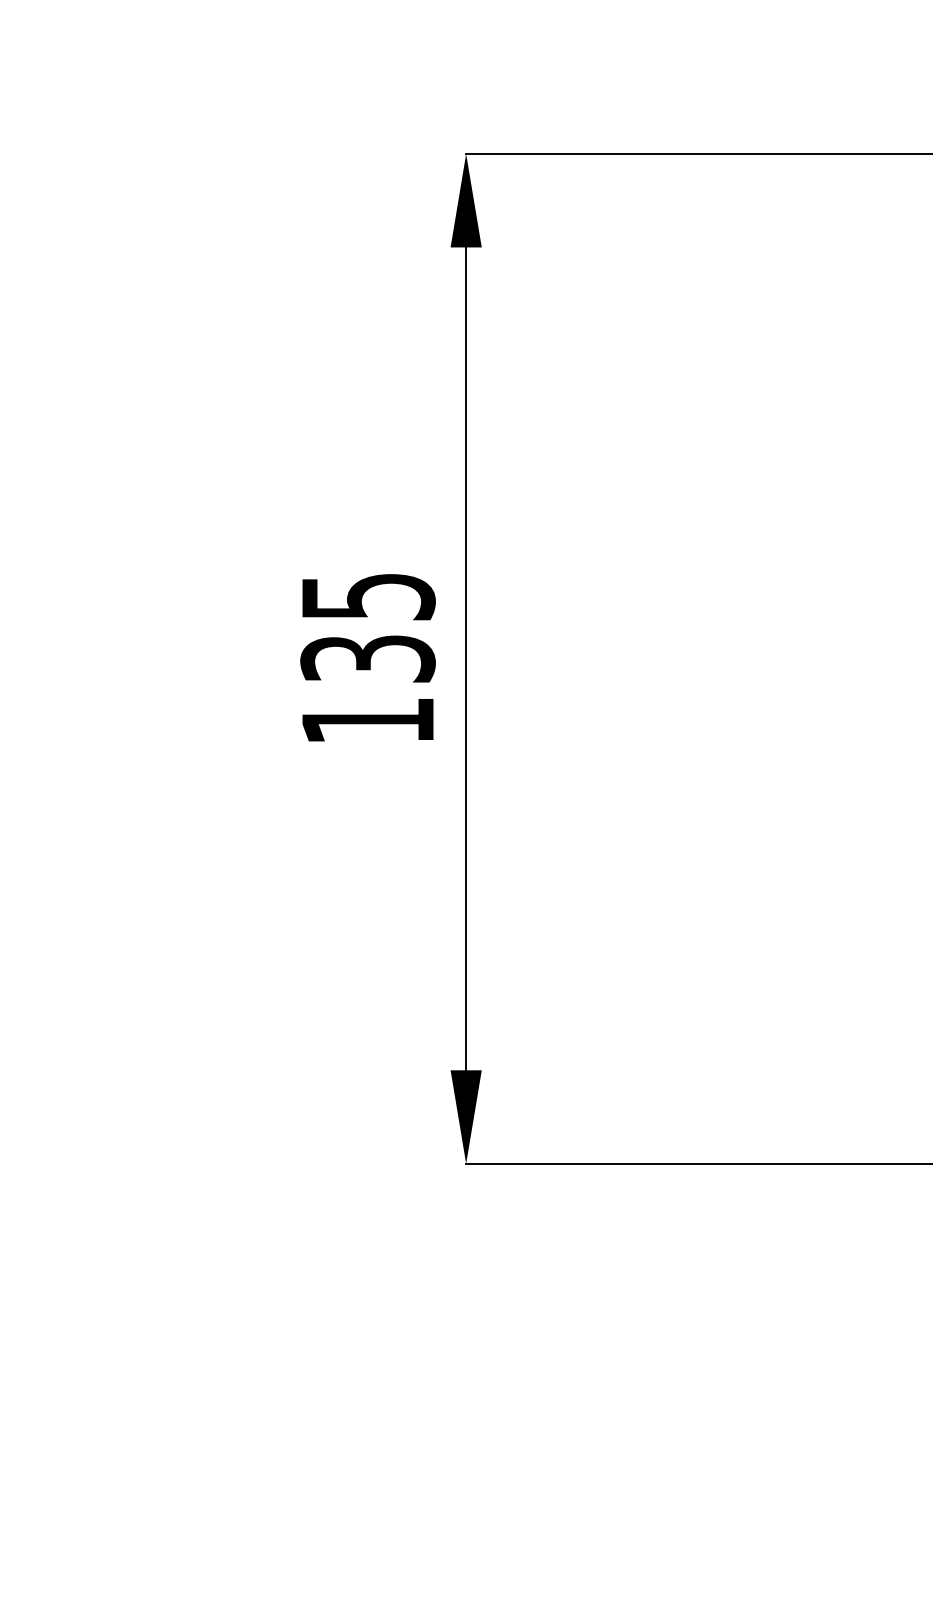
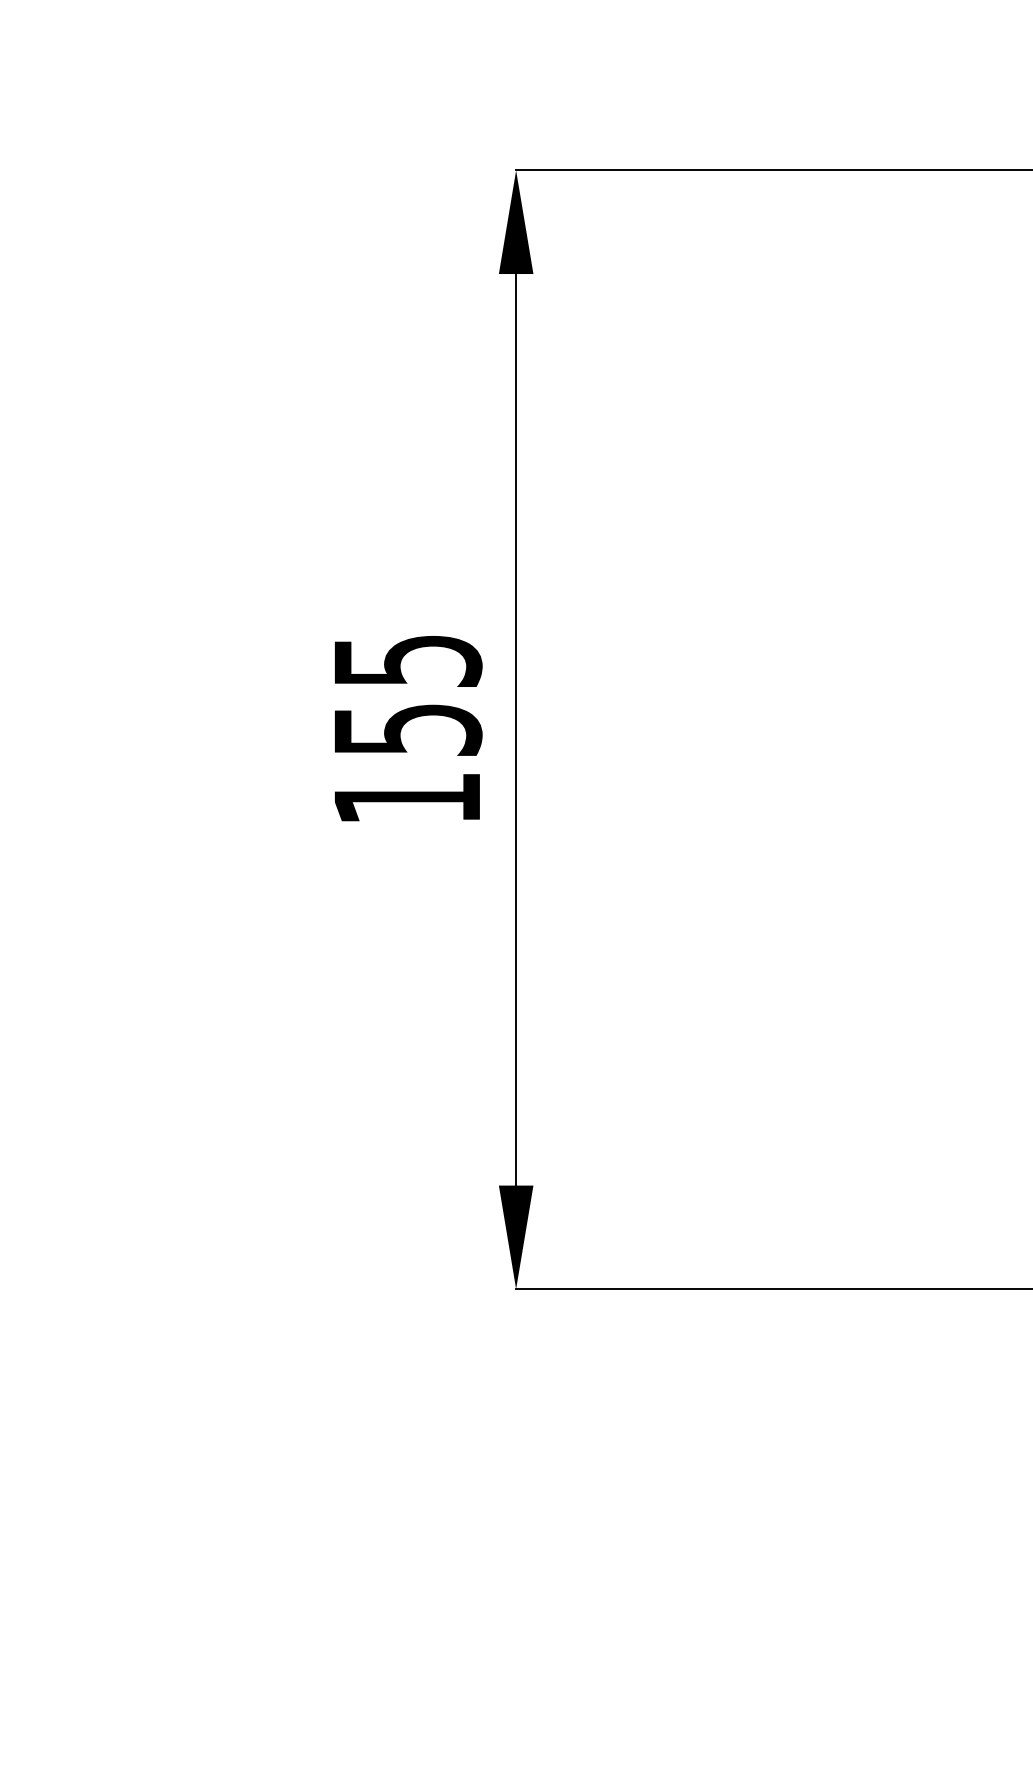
text: (368, 658) -> (407, 729), 135 -> 155

